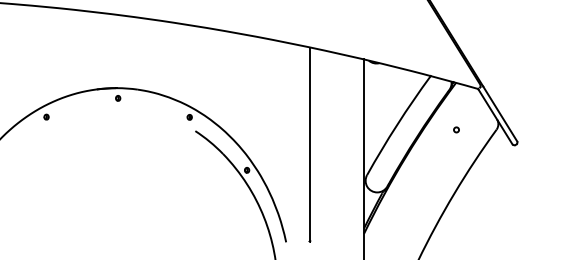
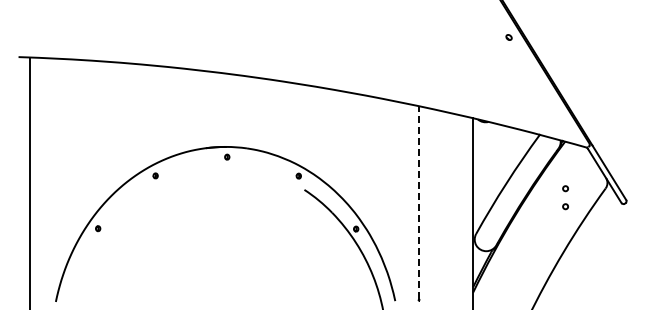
line: (310, 143) -> (419, 202), solid -> dashed
circle: (456, 147) -> (565, 206), added

